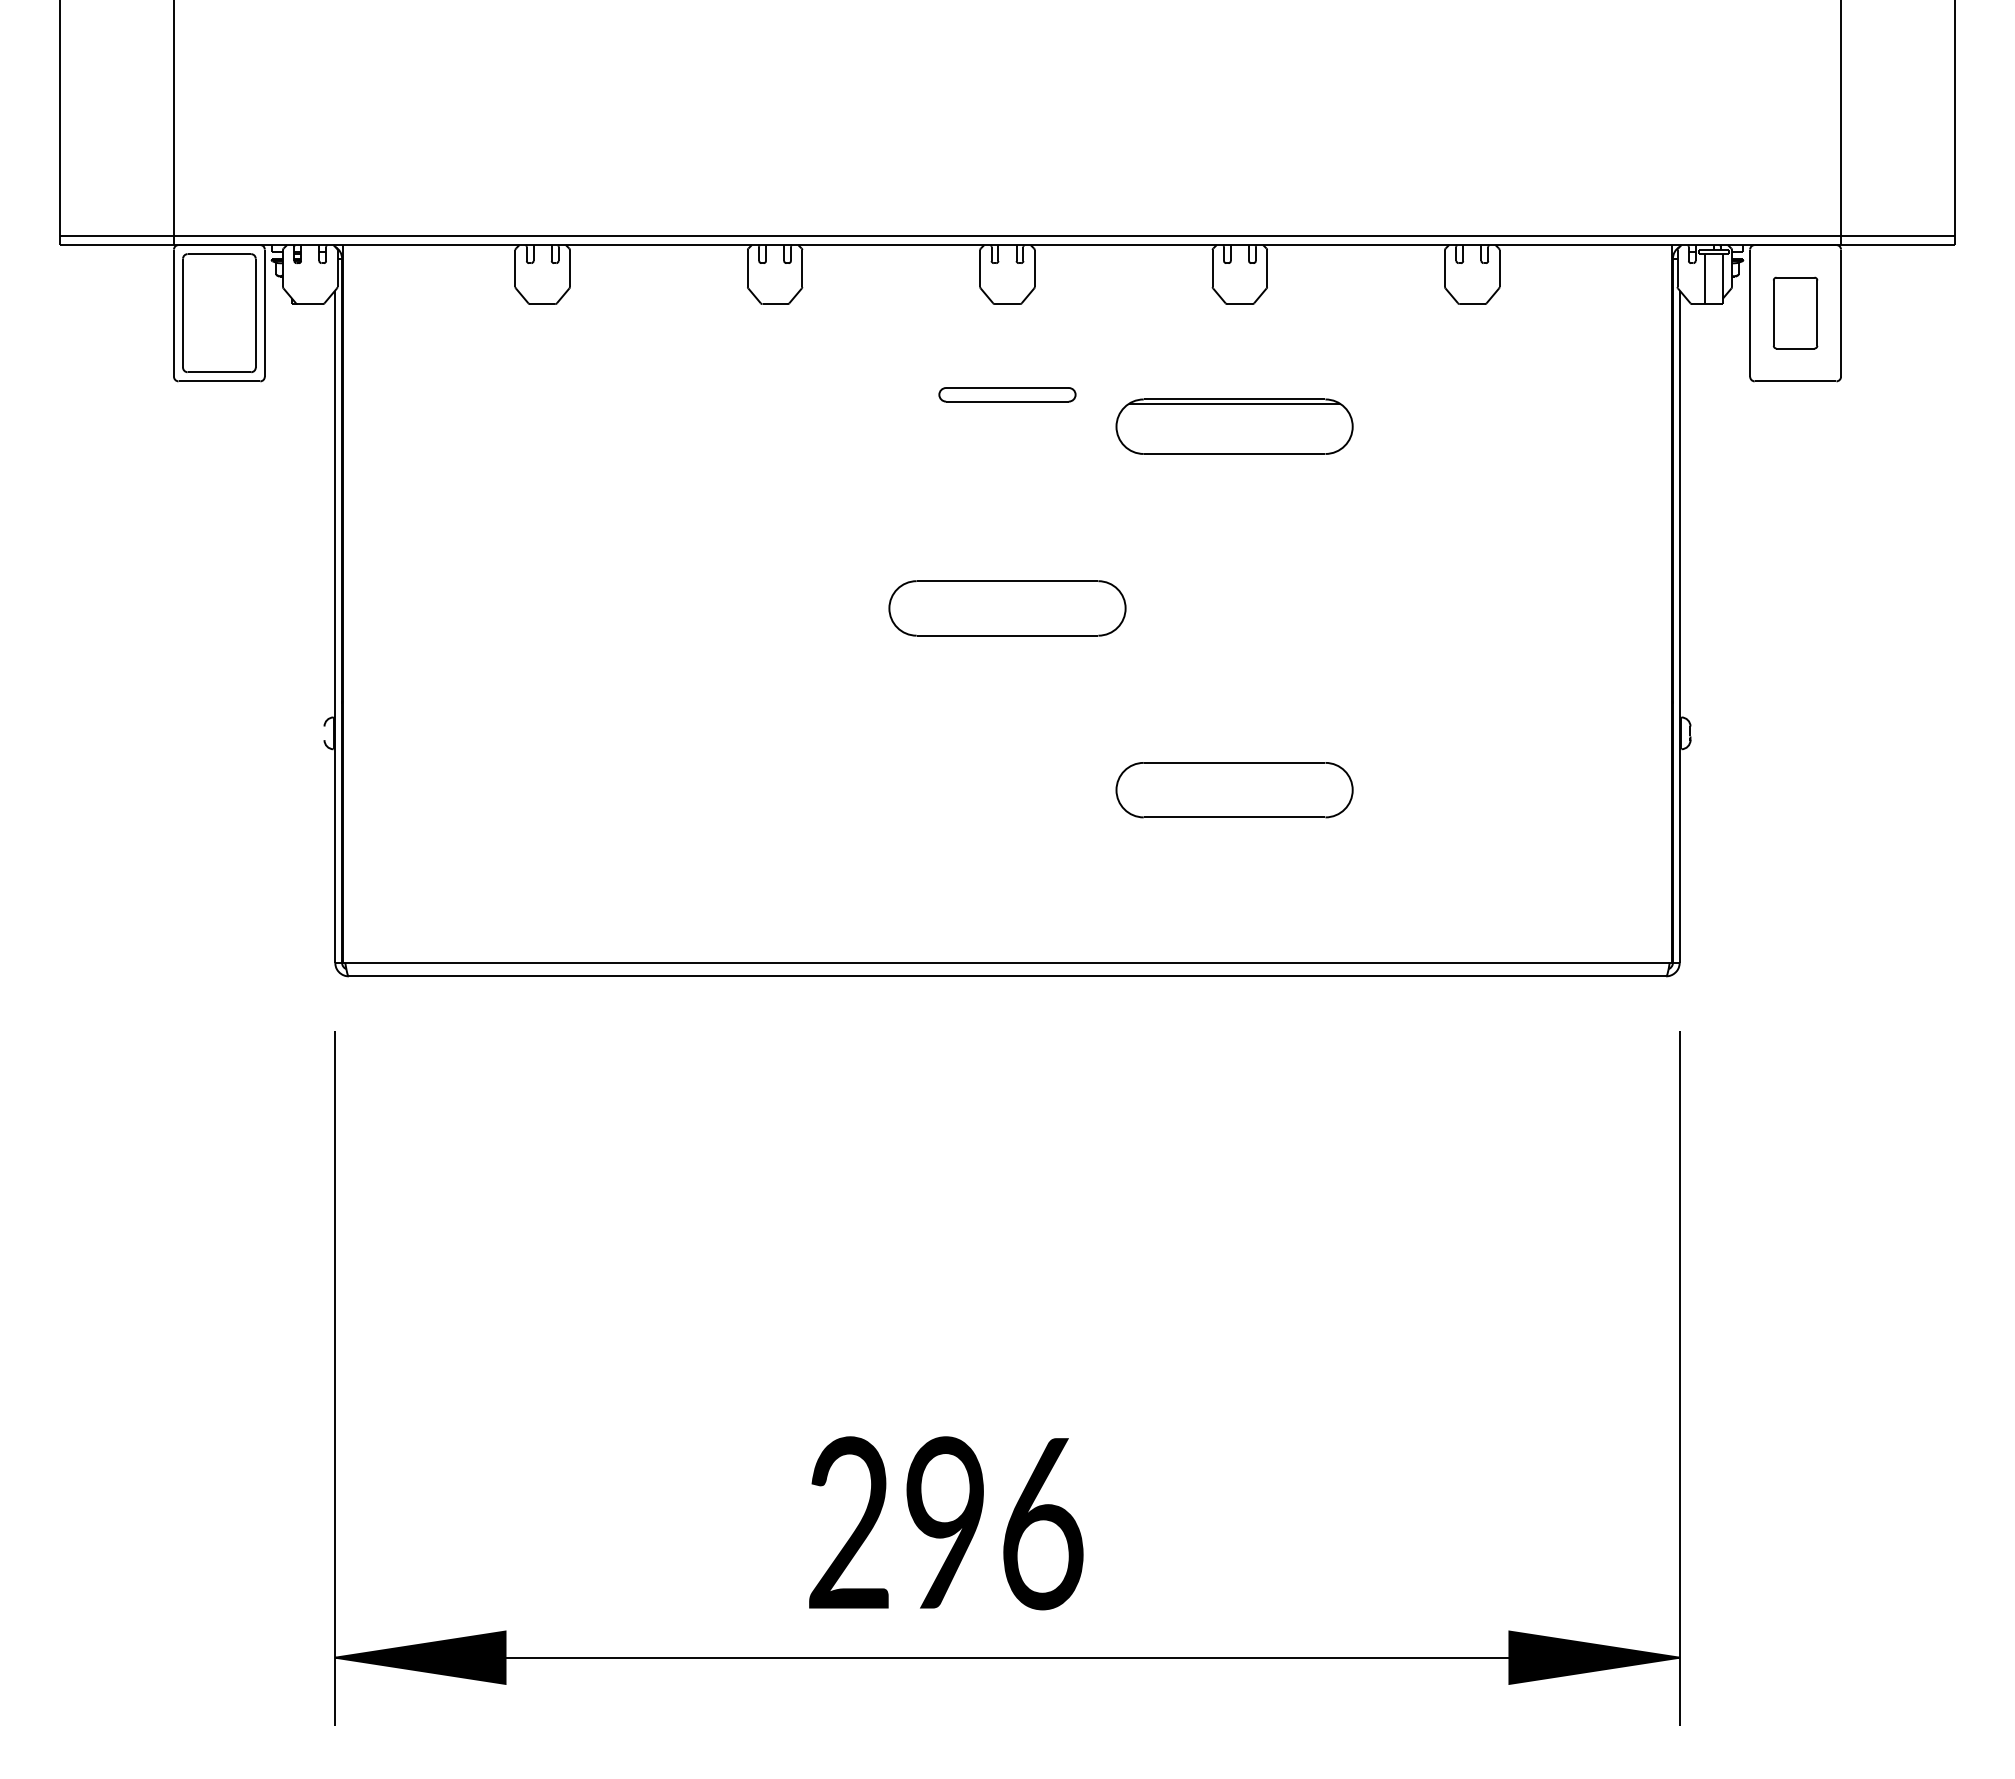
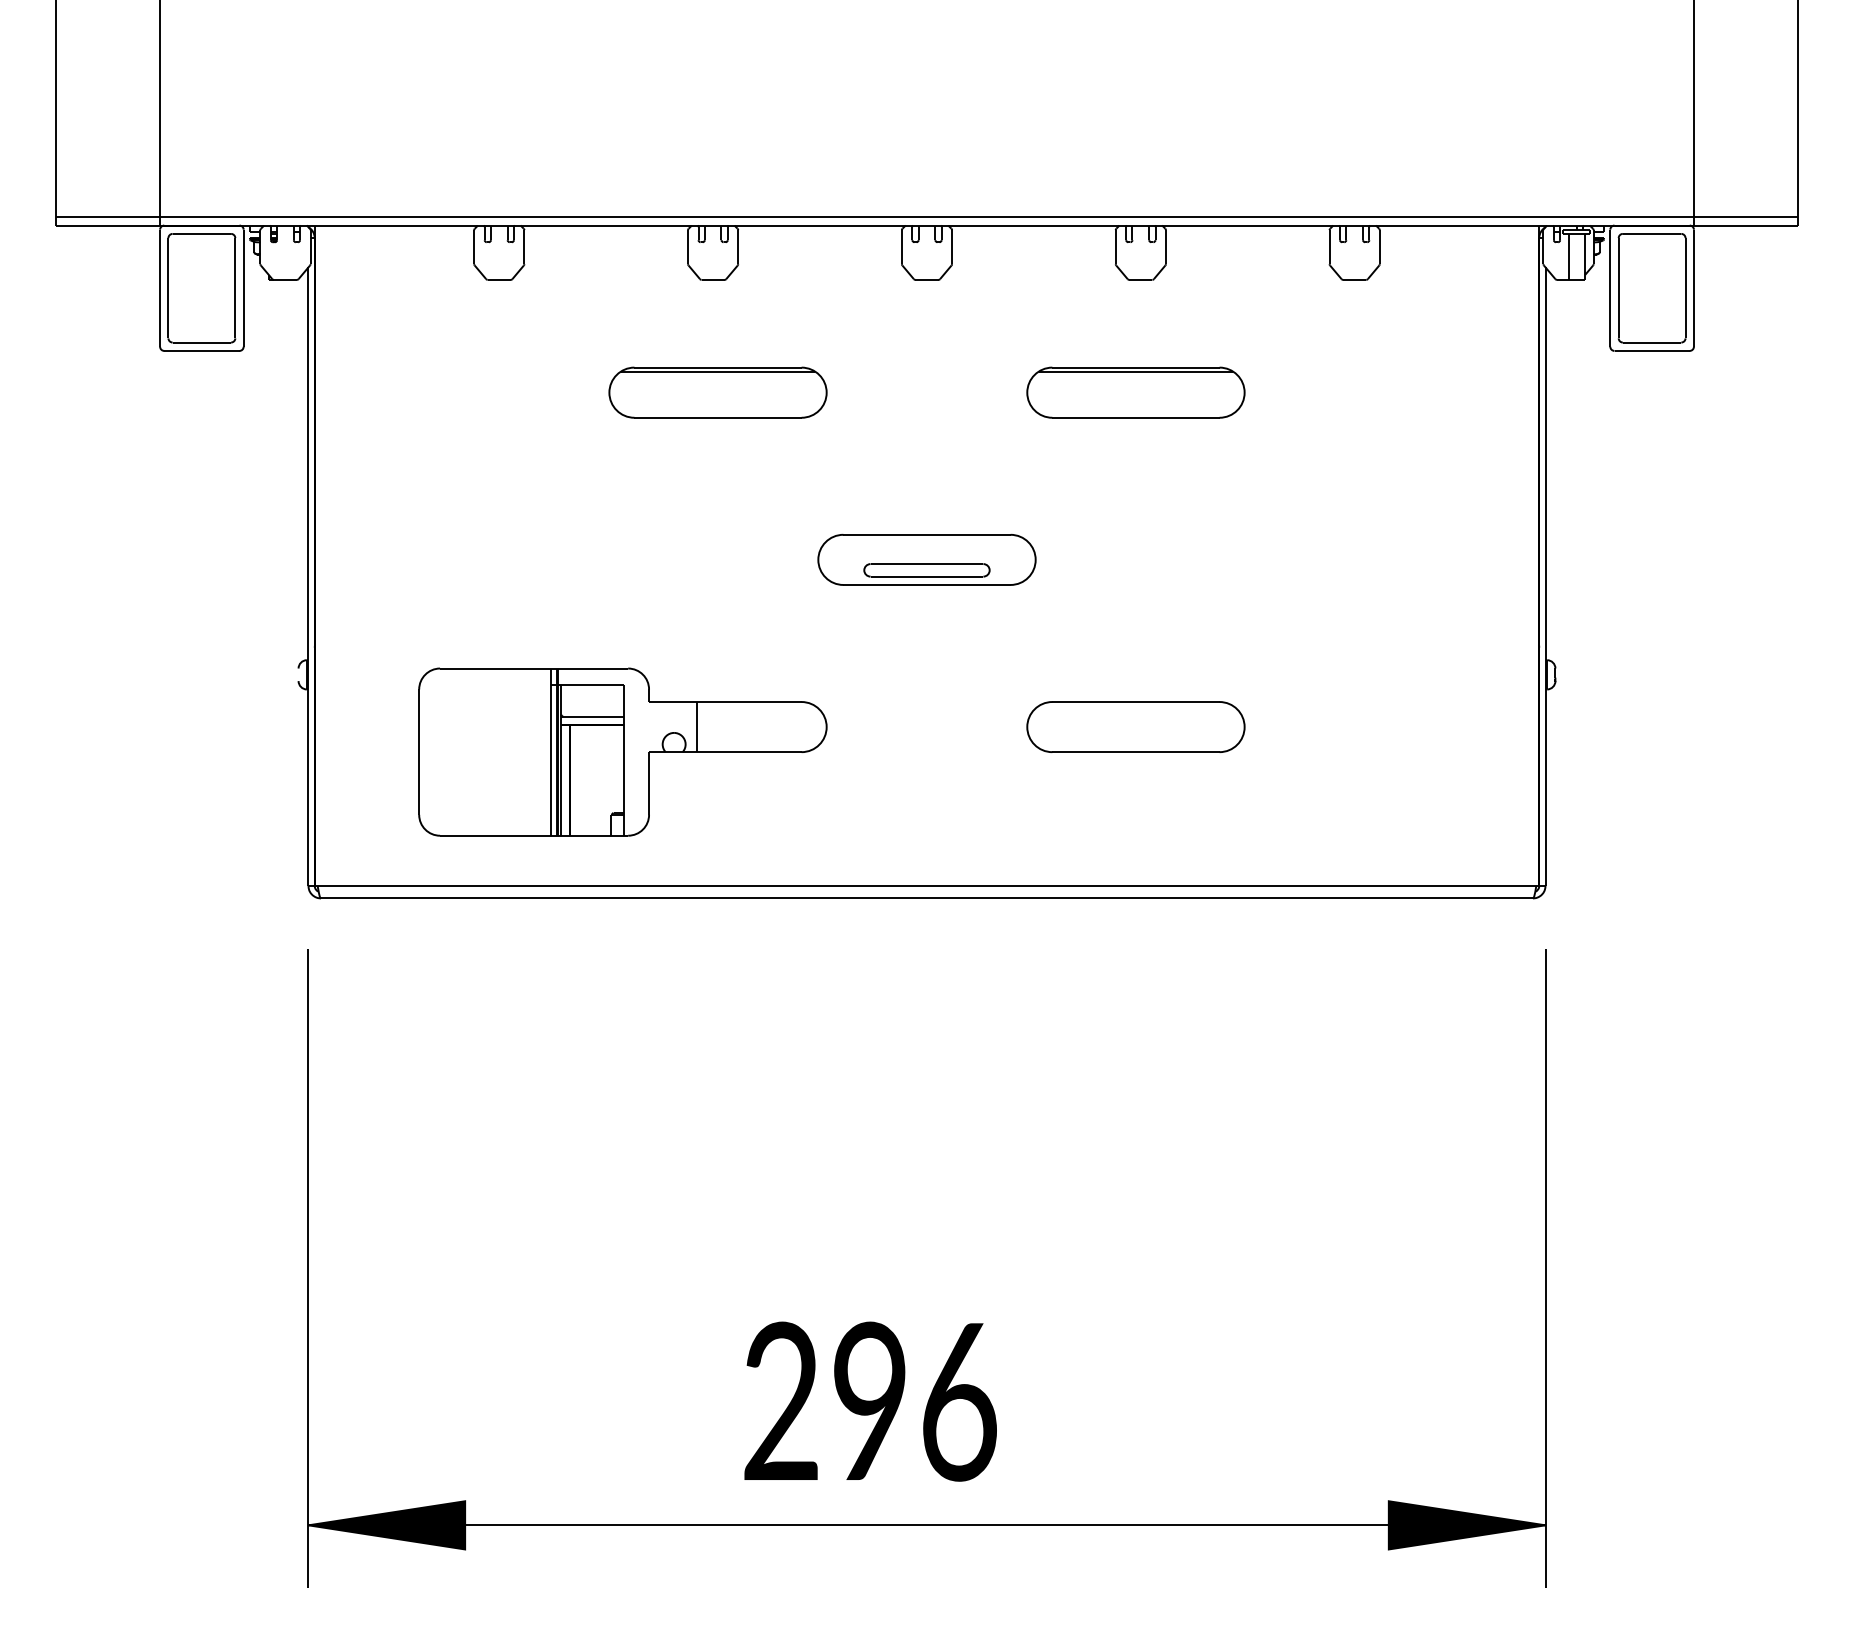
part: (1795, 312) -> (1652, 287), size x1.67
part: (1007, 394) -> (927, 570), moved
part: (780, 426) -> (718, 392), added
part: (676, 817) -> (622, 752), added

